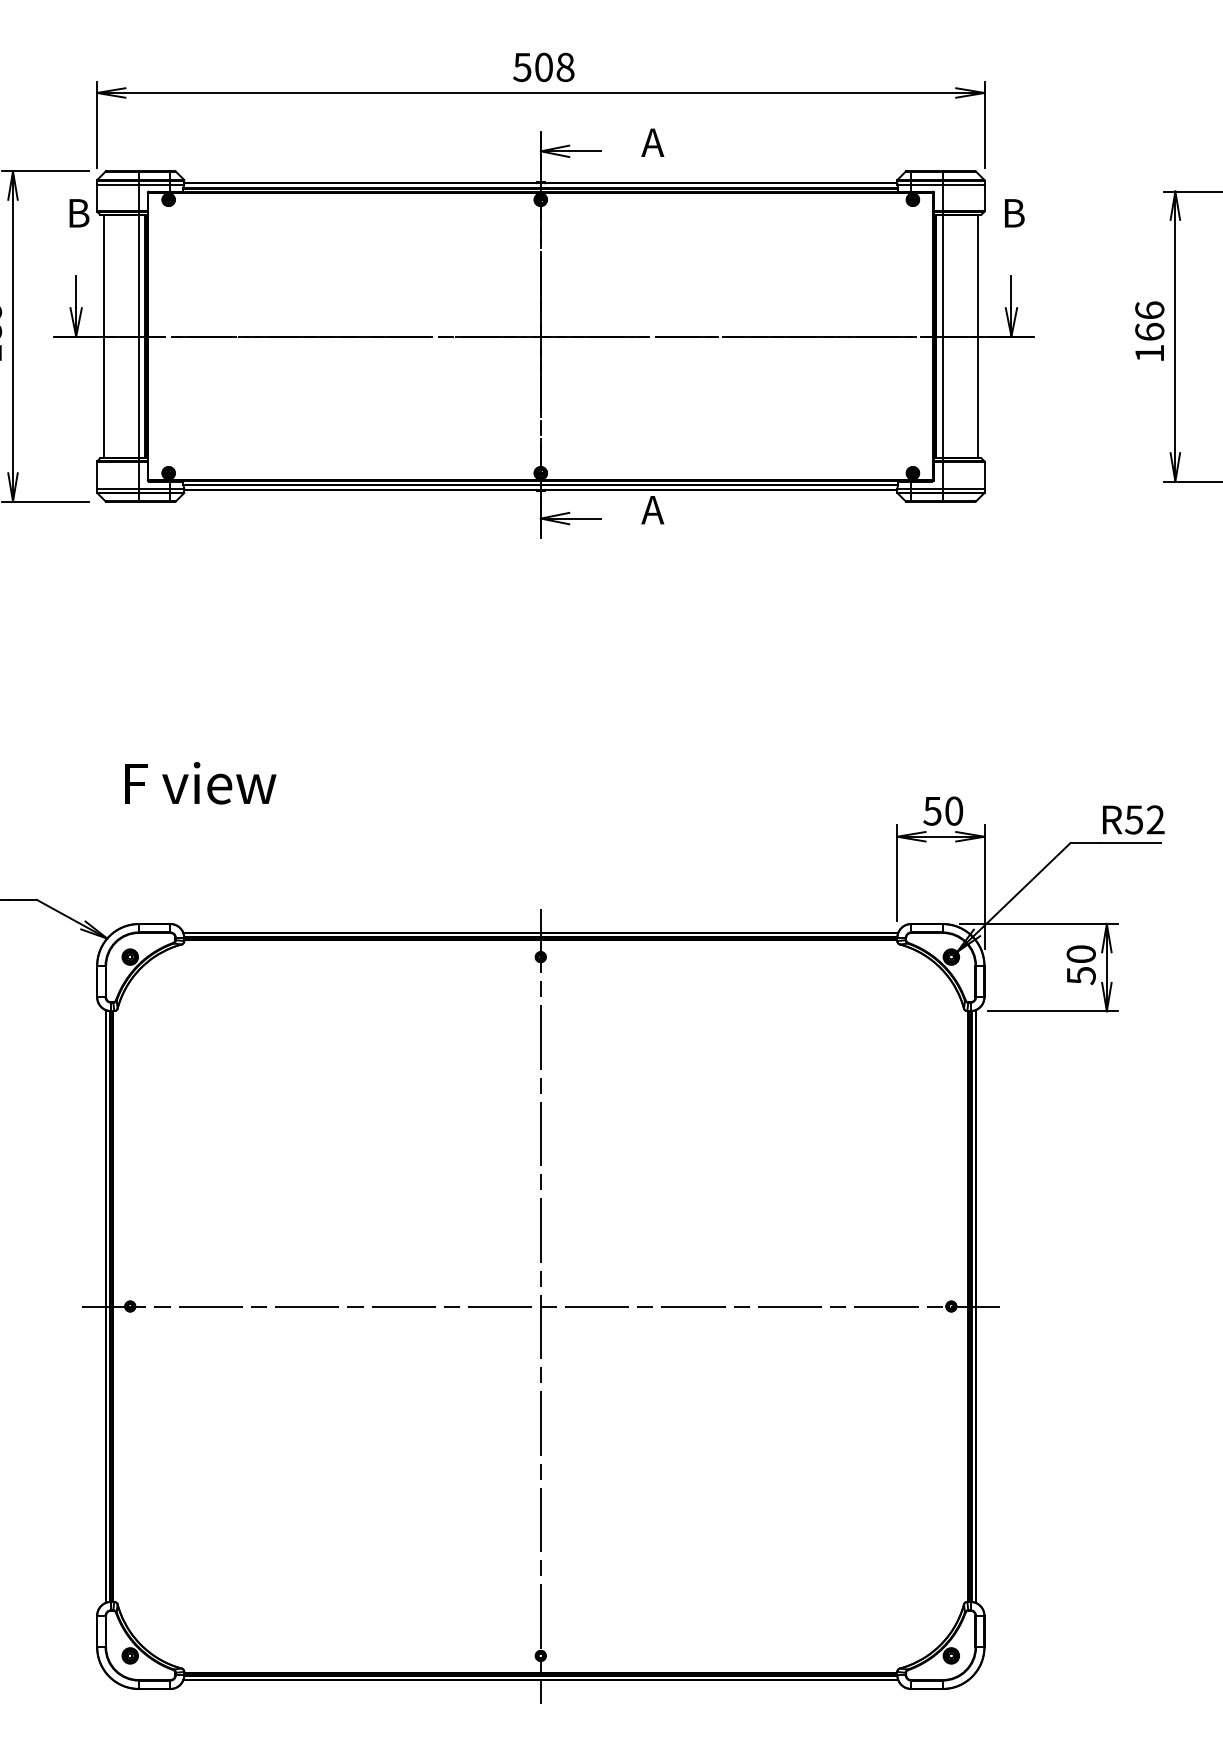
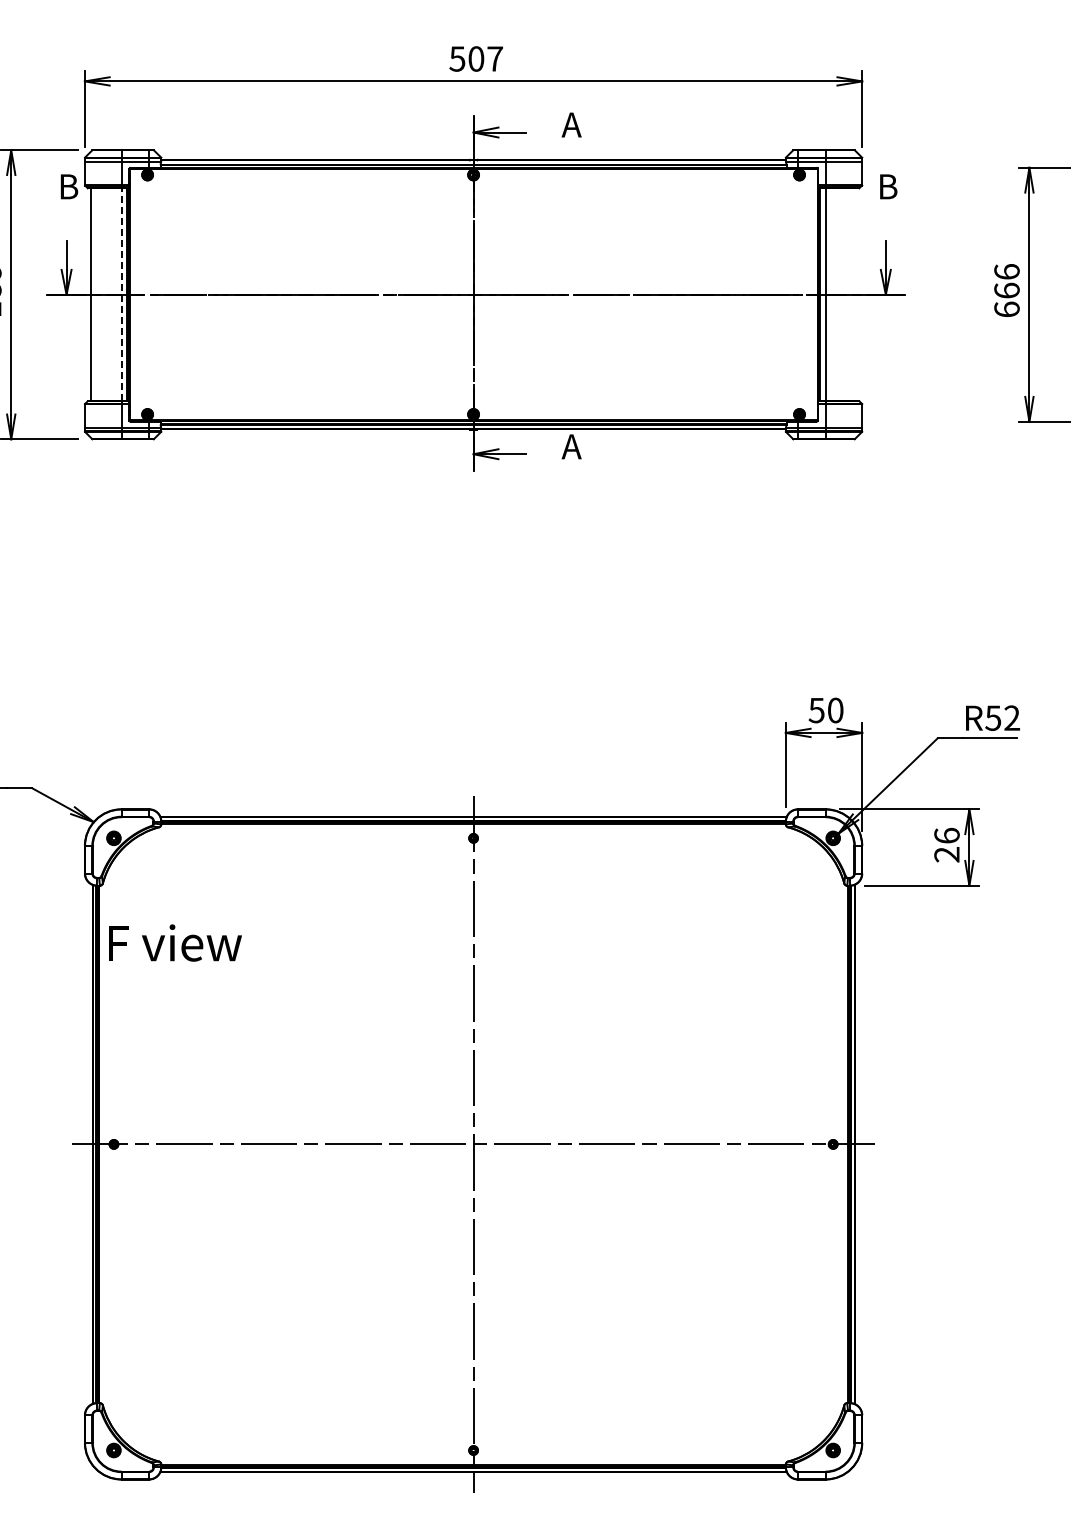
text: (565, 66) -> (495, 58), 508 -> 507
line: (138, 336) -> (121, 294), solid -> dashed
line: (977, 336) -> (856, 294), removed
text: (1149, 352) -> (1006, 308), 166 -> 666
text: (200, 782) -> (175, 942), moved
text: (1080, 964) -> (946, 844), 50 -> 26

